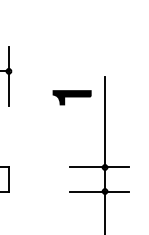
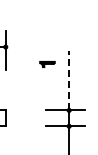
part: (72, 97) -> (47, 64), size x0.6
line: (105, 122) -> (69, 80), solid -> dashed

